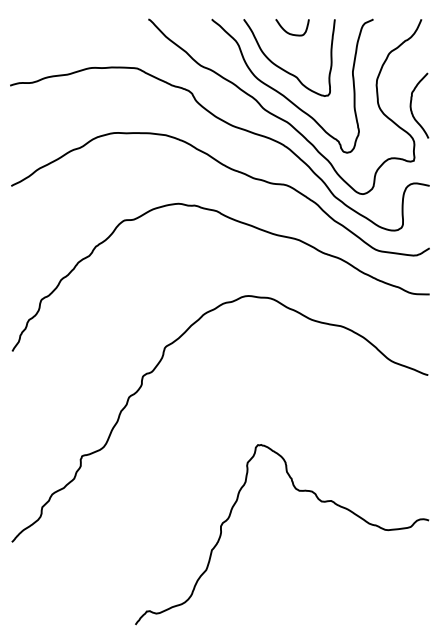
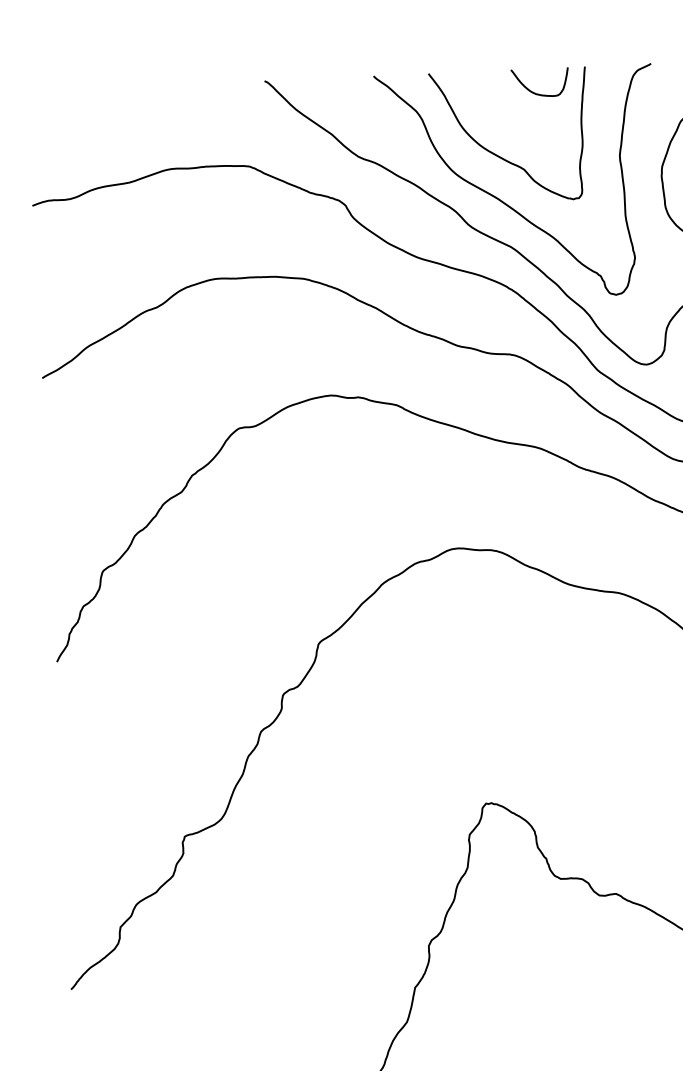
curve: (289, 32) -> (535, 91), moved

